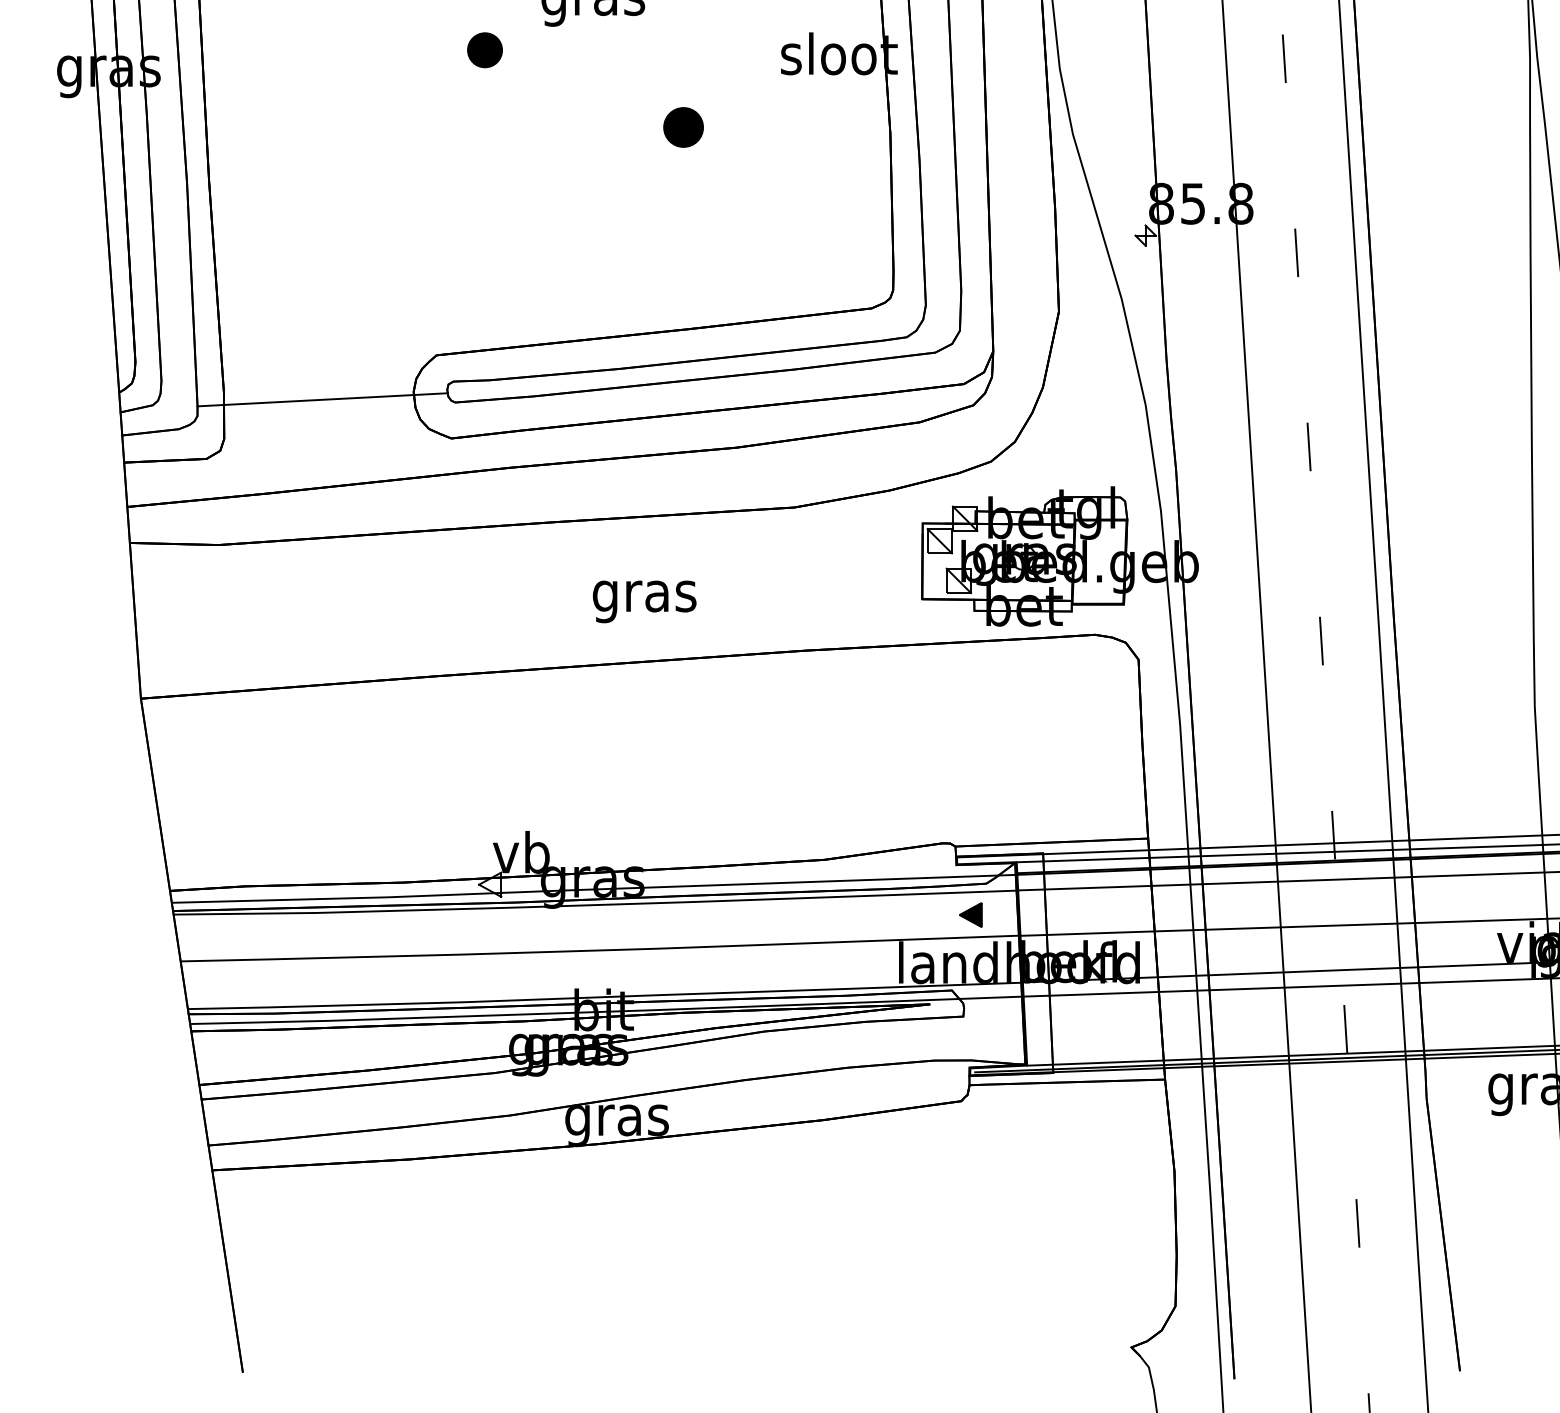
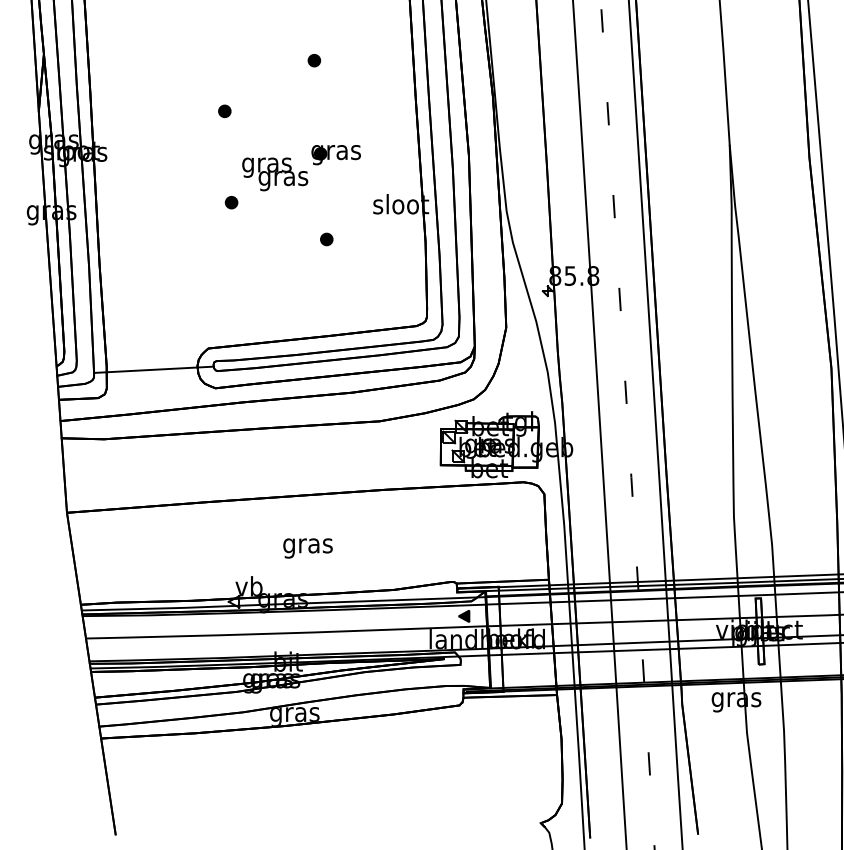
part: (484, 50) -> (231, 202), size x0.71
part: (683, 127) -> (326, 239), size x0.62
text: (643, 601) -> (307, 548), moved

